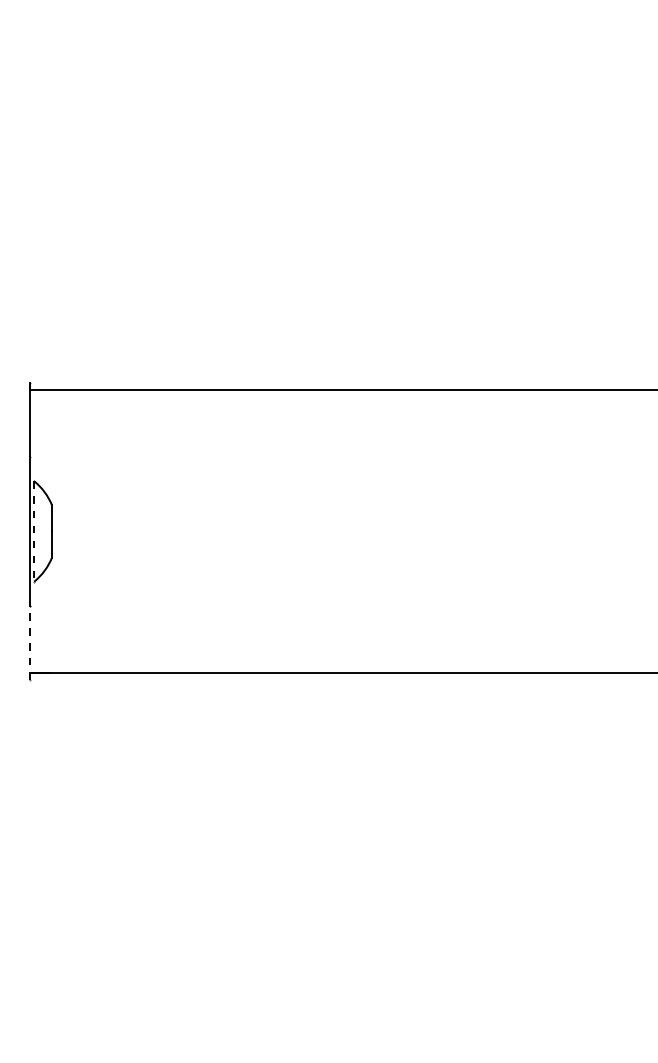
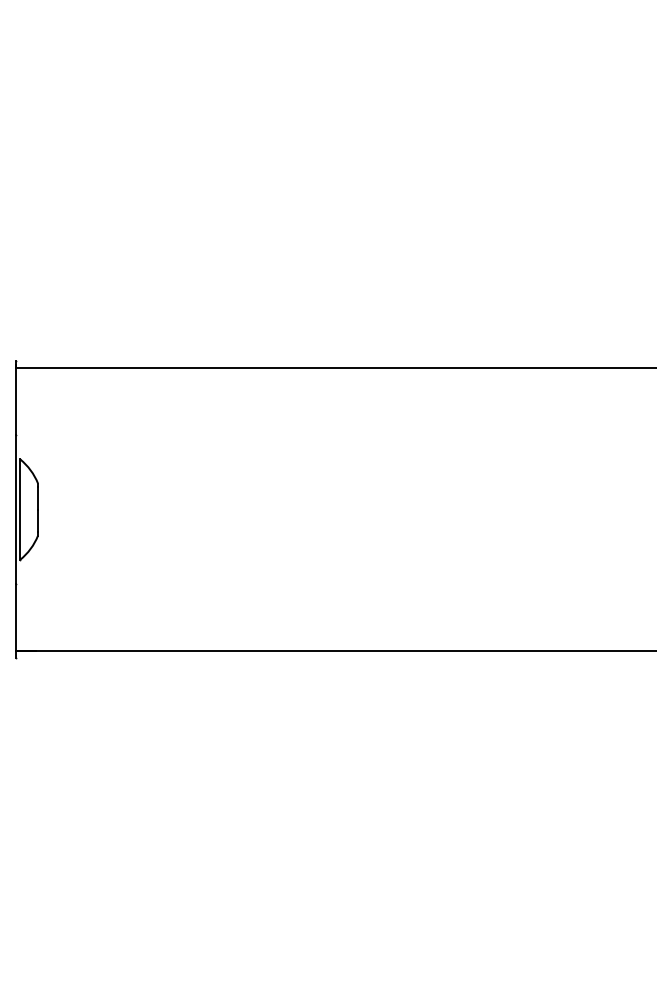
line: (34, 531) -> (20, 509), dashed -> solid
line: (29, 642) -> (15, 620), dashed -> solid

